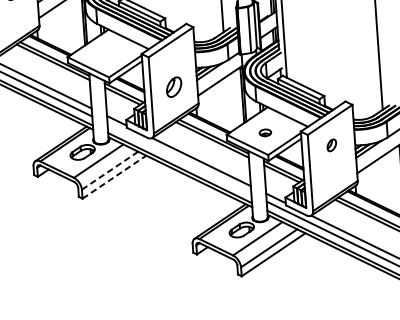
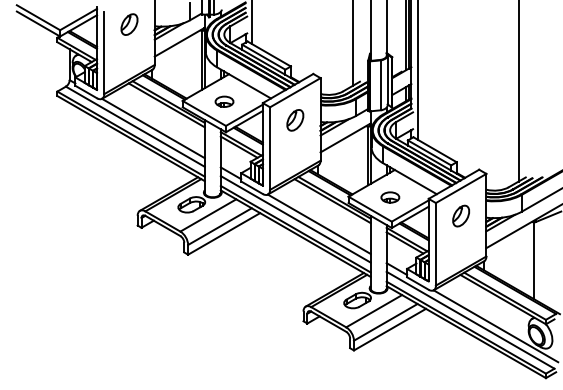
part: (106, 55) -> (224, 101), added
part: (174, 87) -> (295, 120), moved
part: (265, 132) -> (390, 197), size x1.43
part: (331, 144) -> (460, 215), size x1.67
line: (179, 159) -> (295, 219), added
line: (109, 170) -> (219, 226), dashed -> solid
line: (114, 176) -> (224, 233), dashed -> solid

